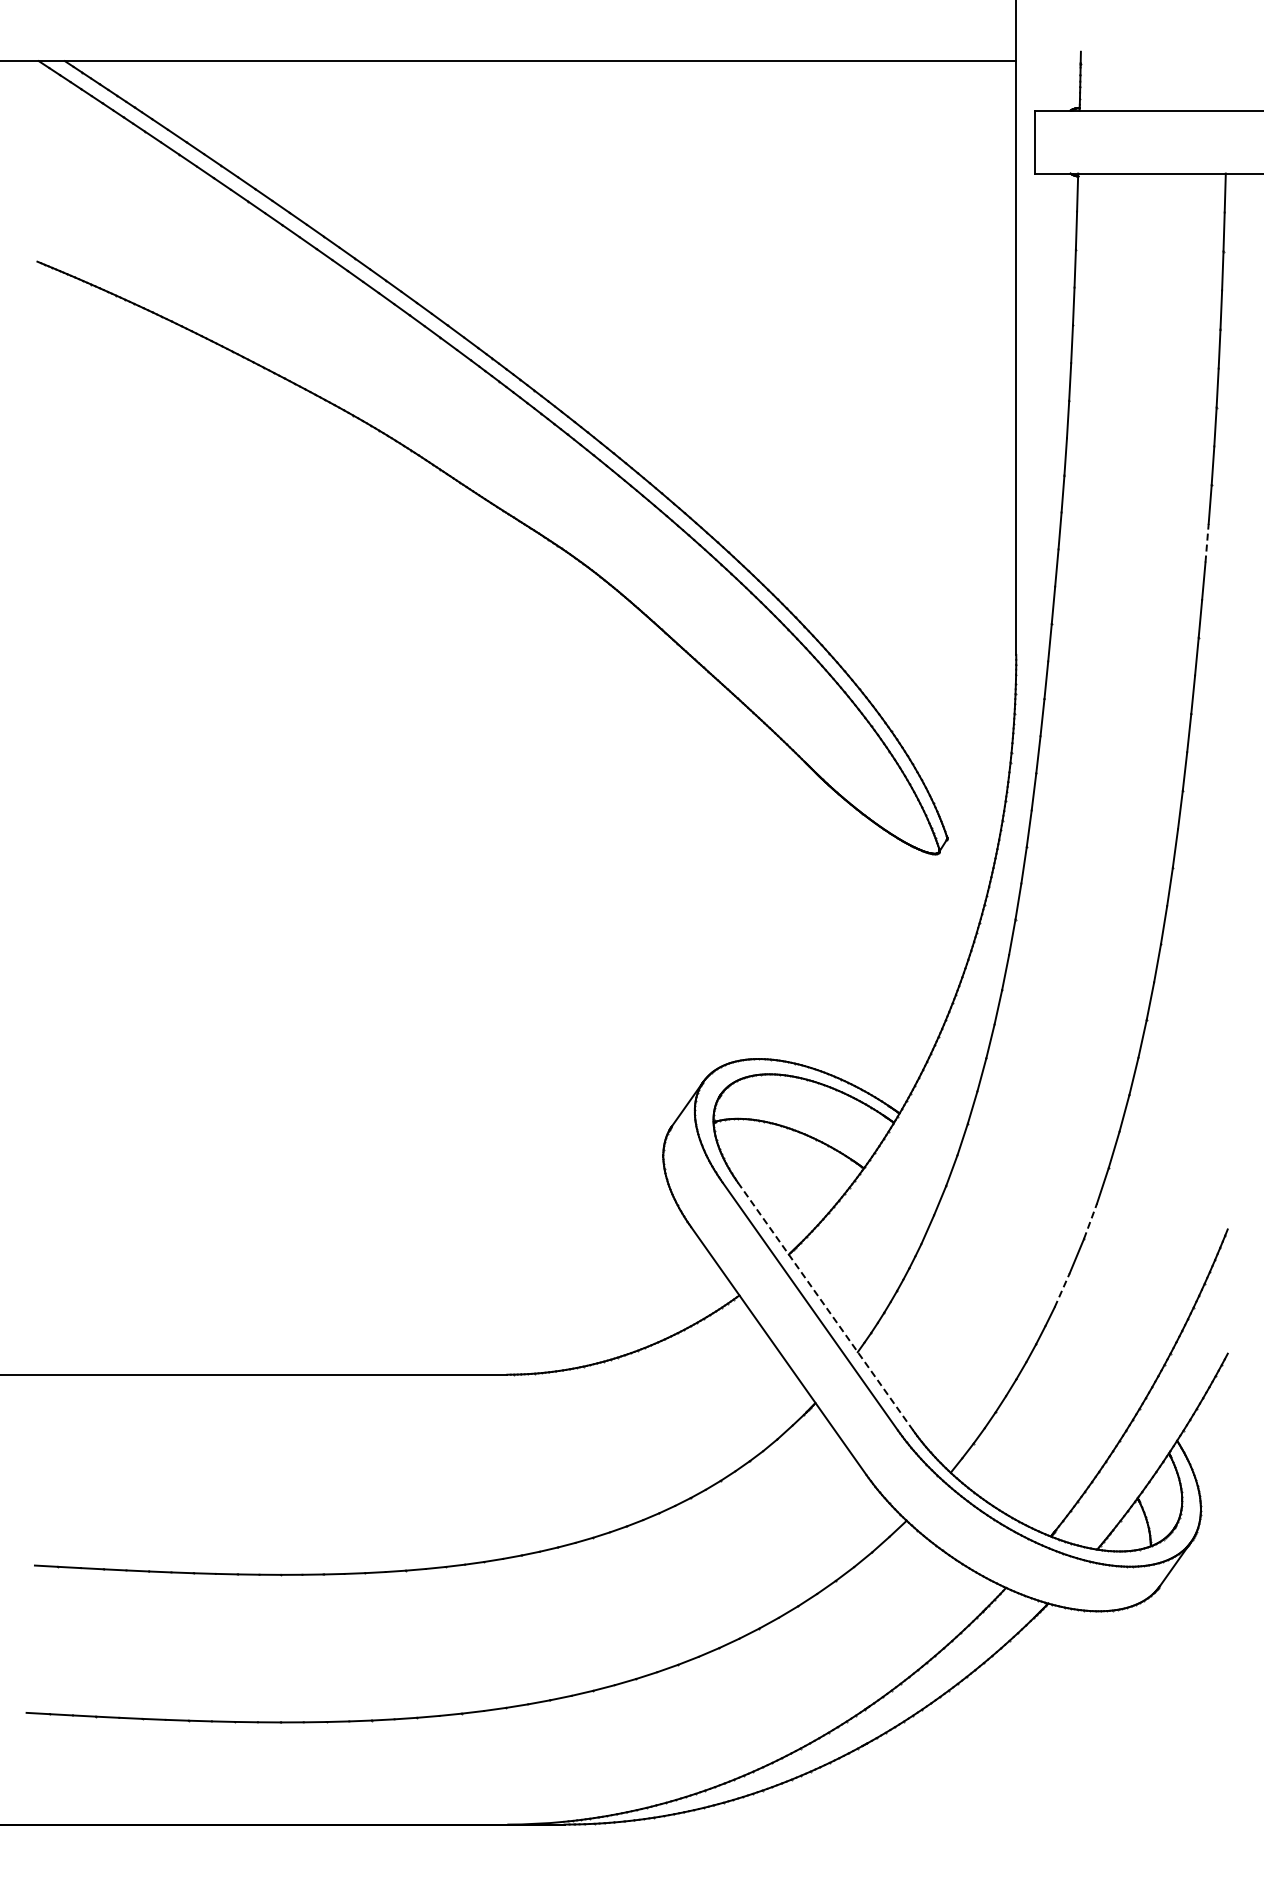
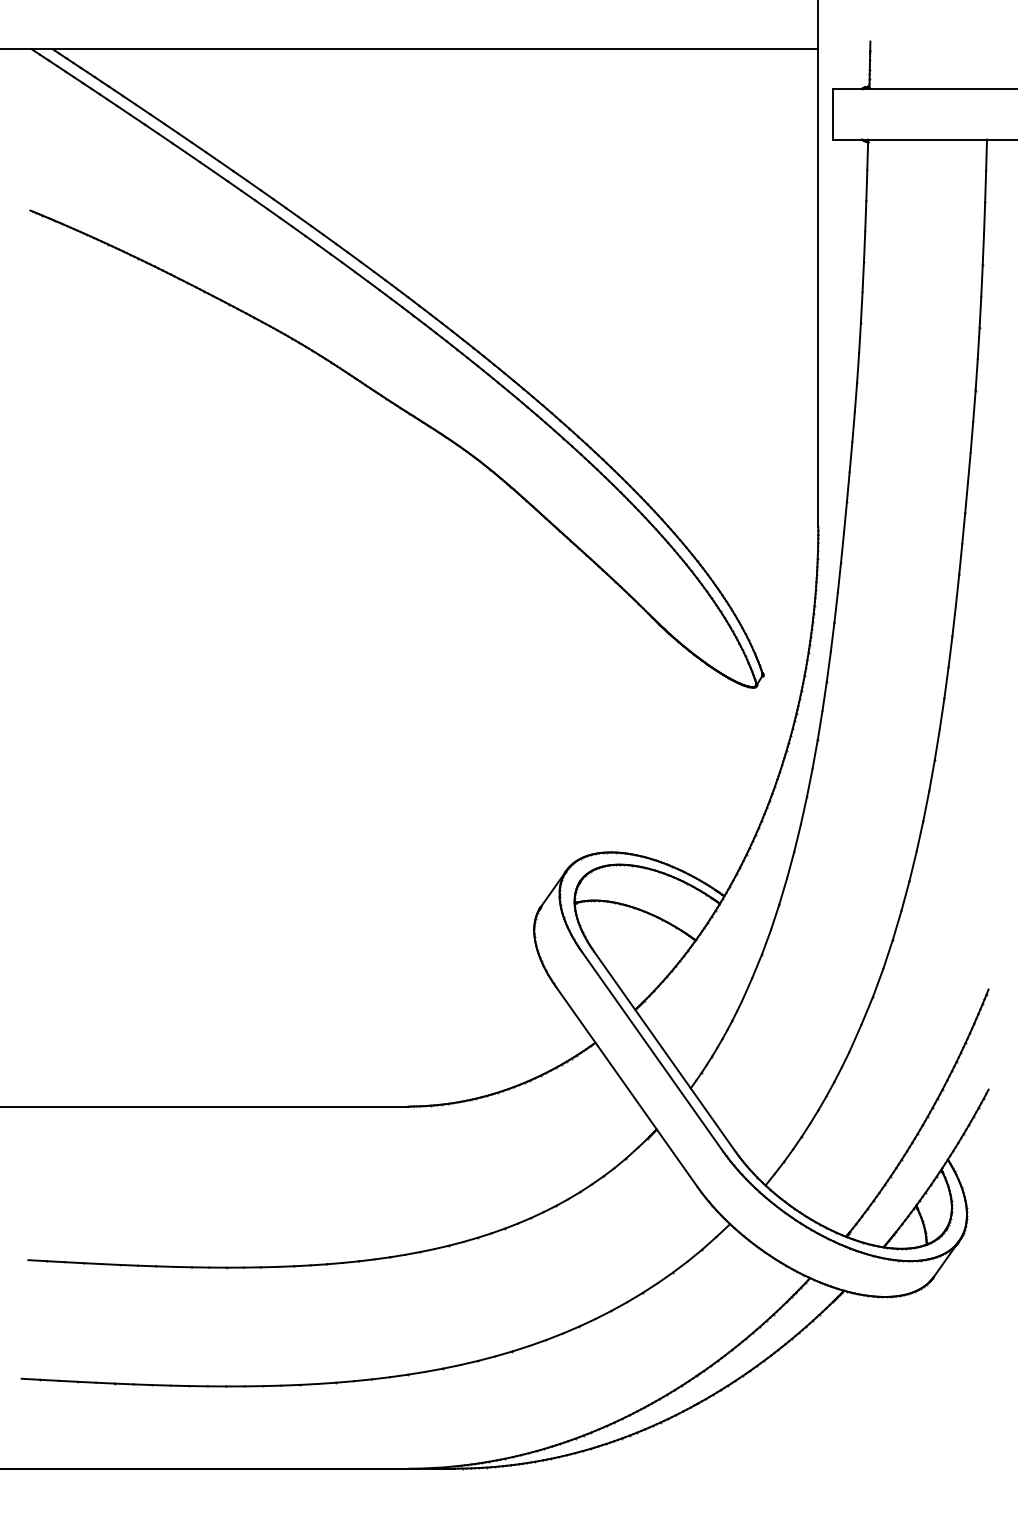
line: (1207, 542) -> (972, 436), dashed -> solid
line: (1090, 1221) -> (878, 983), dashed -> solid
line: (1062, 1290) -> (855, 1038), dashed -> solid
line: (825, 1306) -> (664, 1051), dashed -> solid

